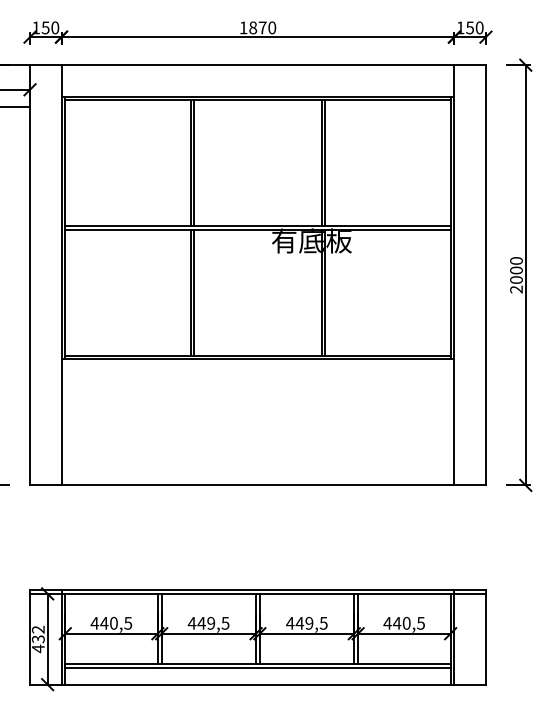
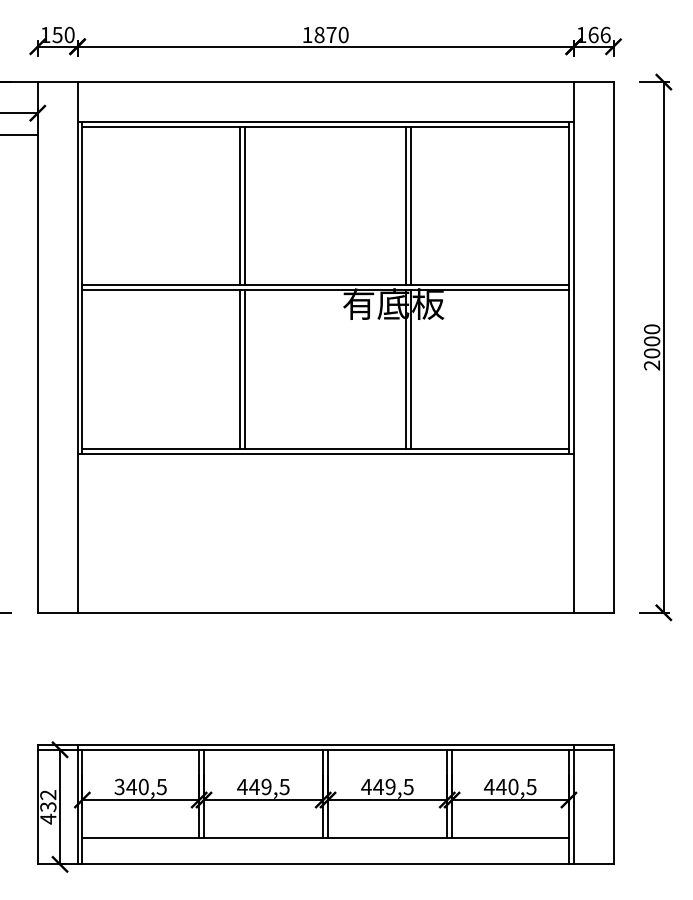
text: (474, 27) -> (599, 34), 150 -> 166
text: (94, 622) -> (119, 785), 440,5 -> 340,5
line: (257, 667) -> (325, 842), removed

